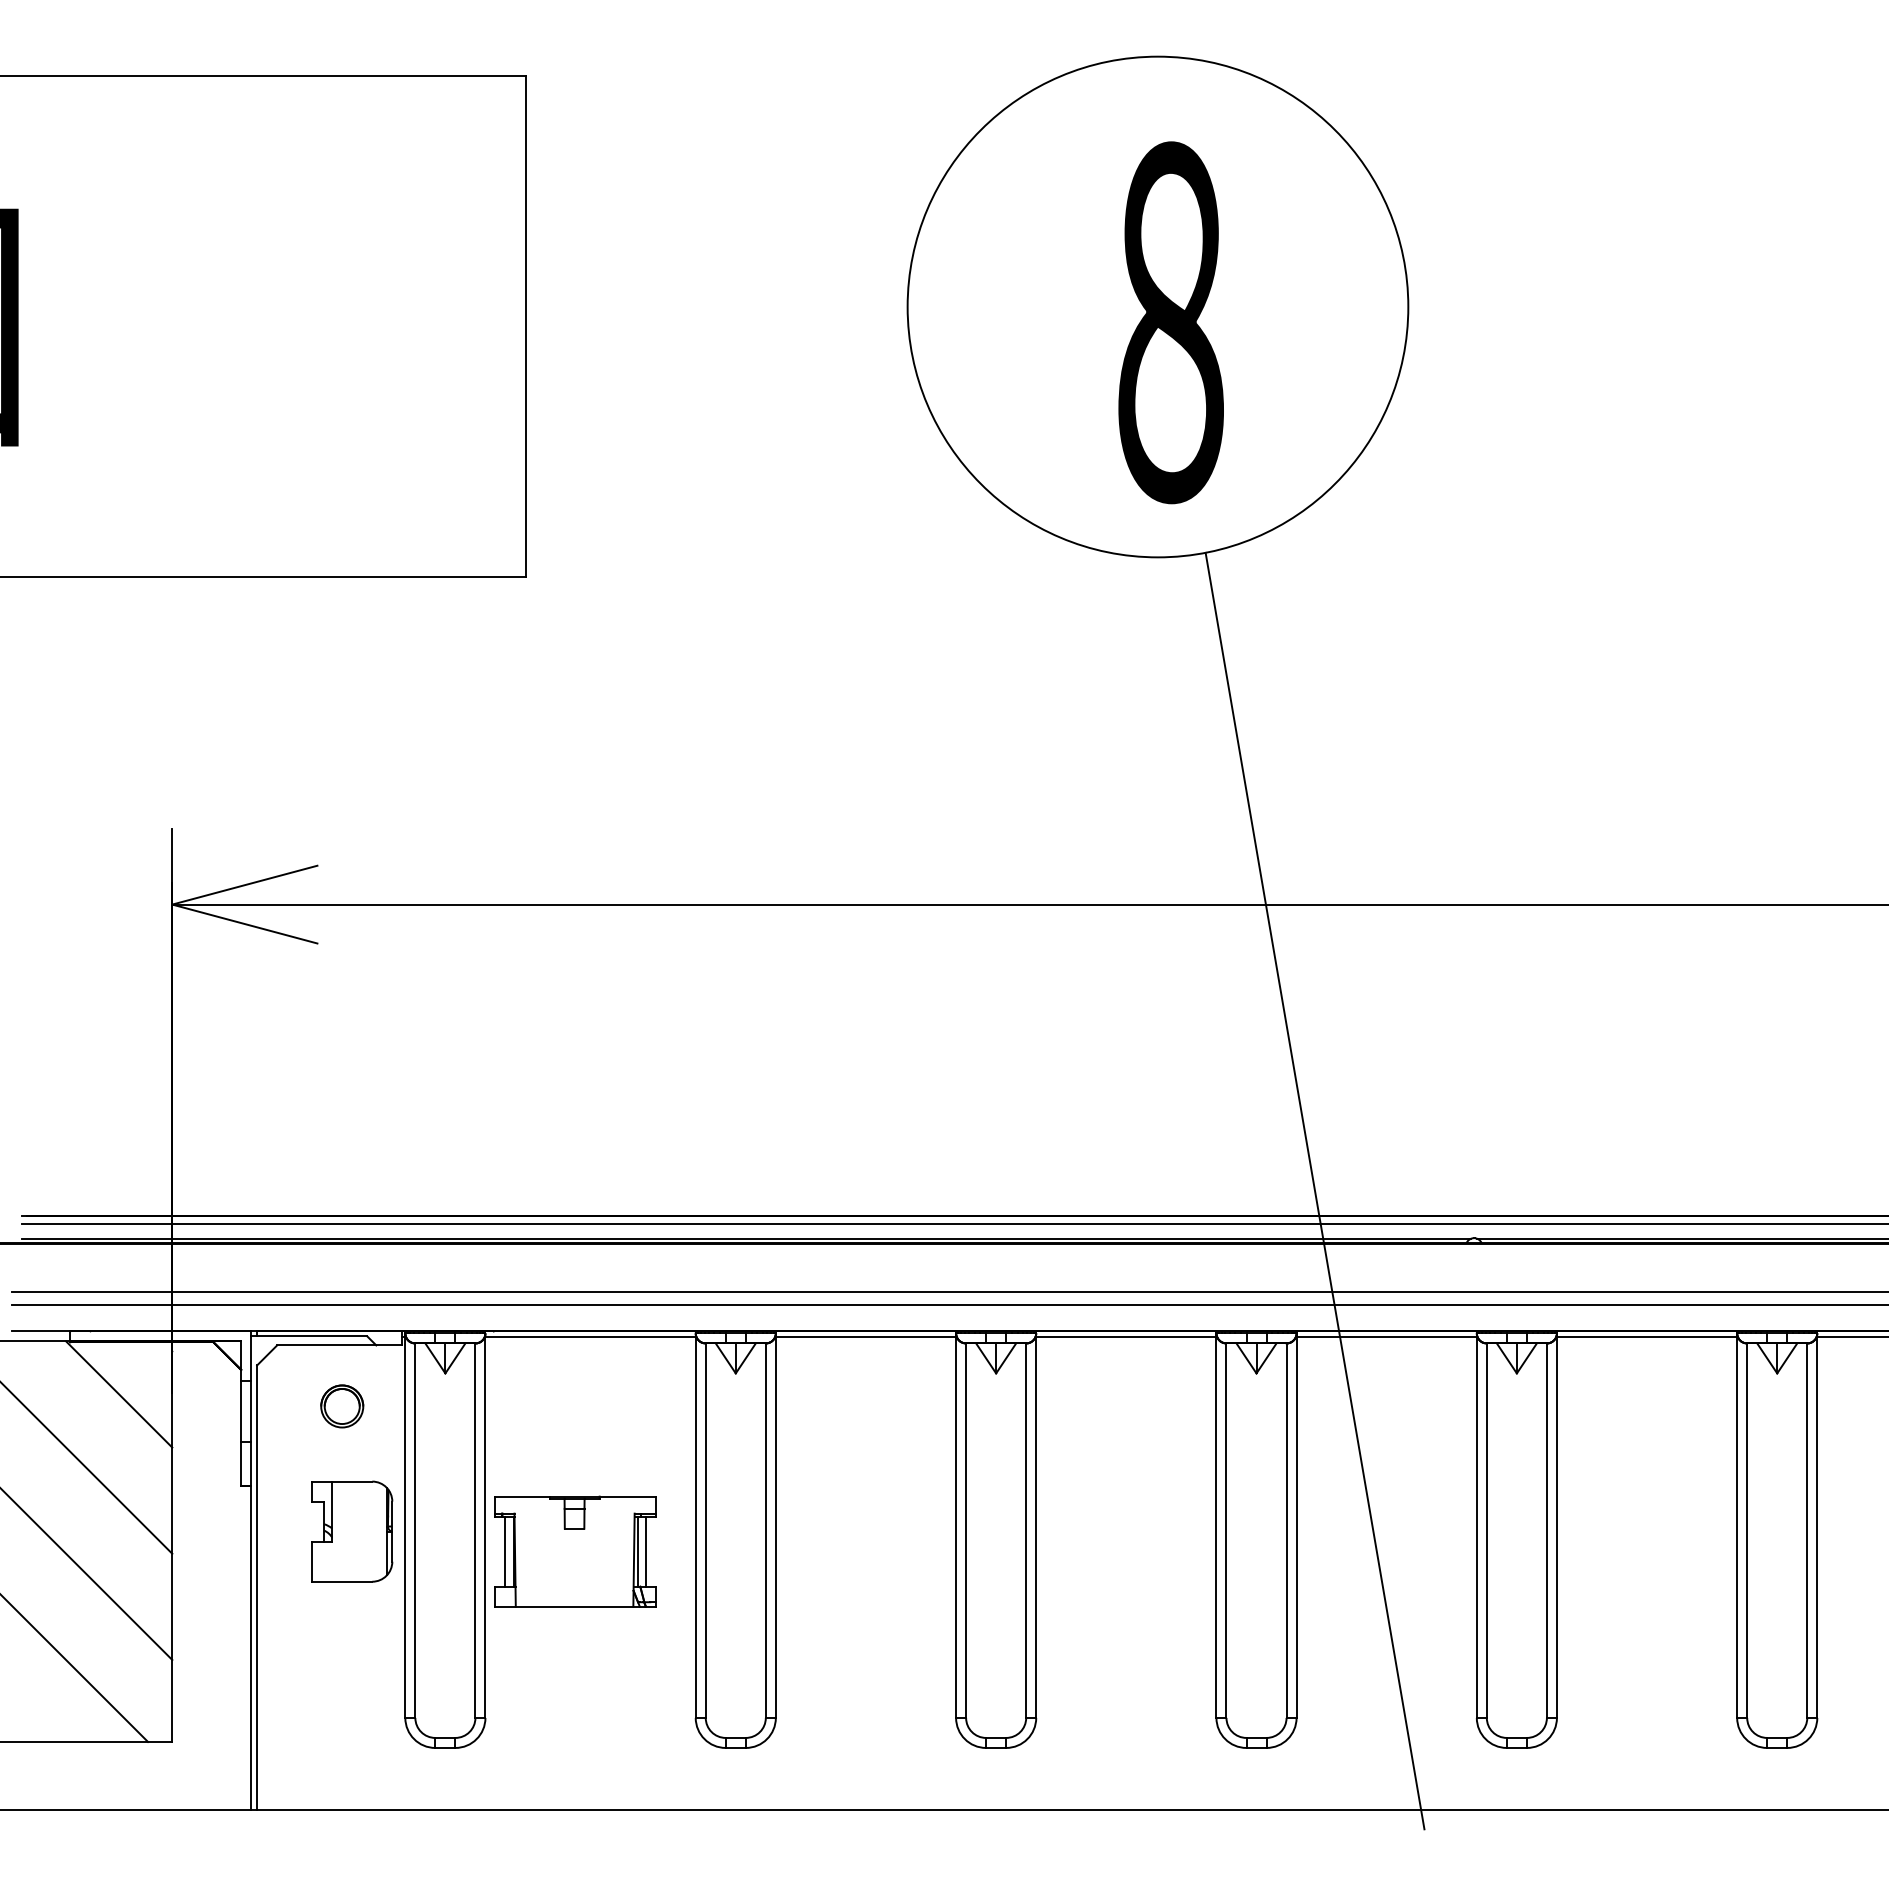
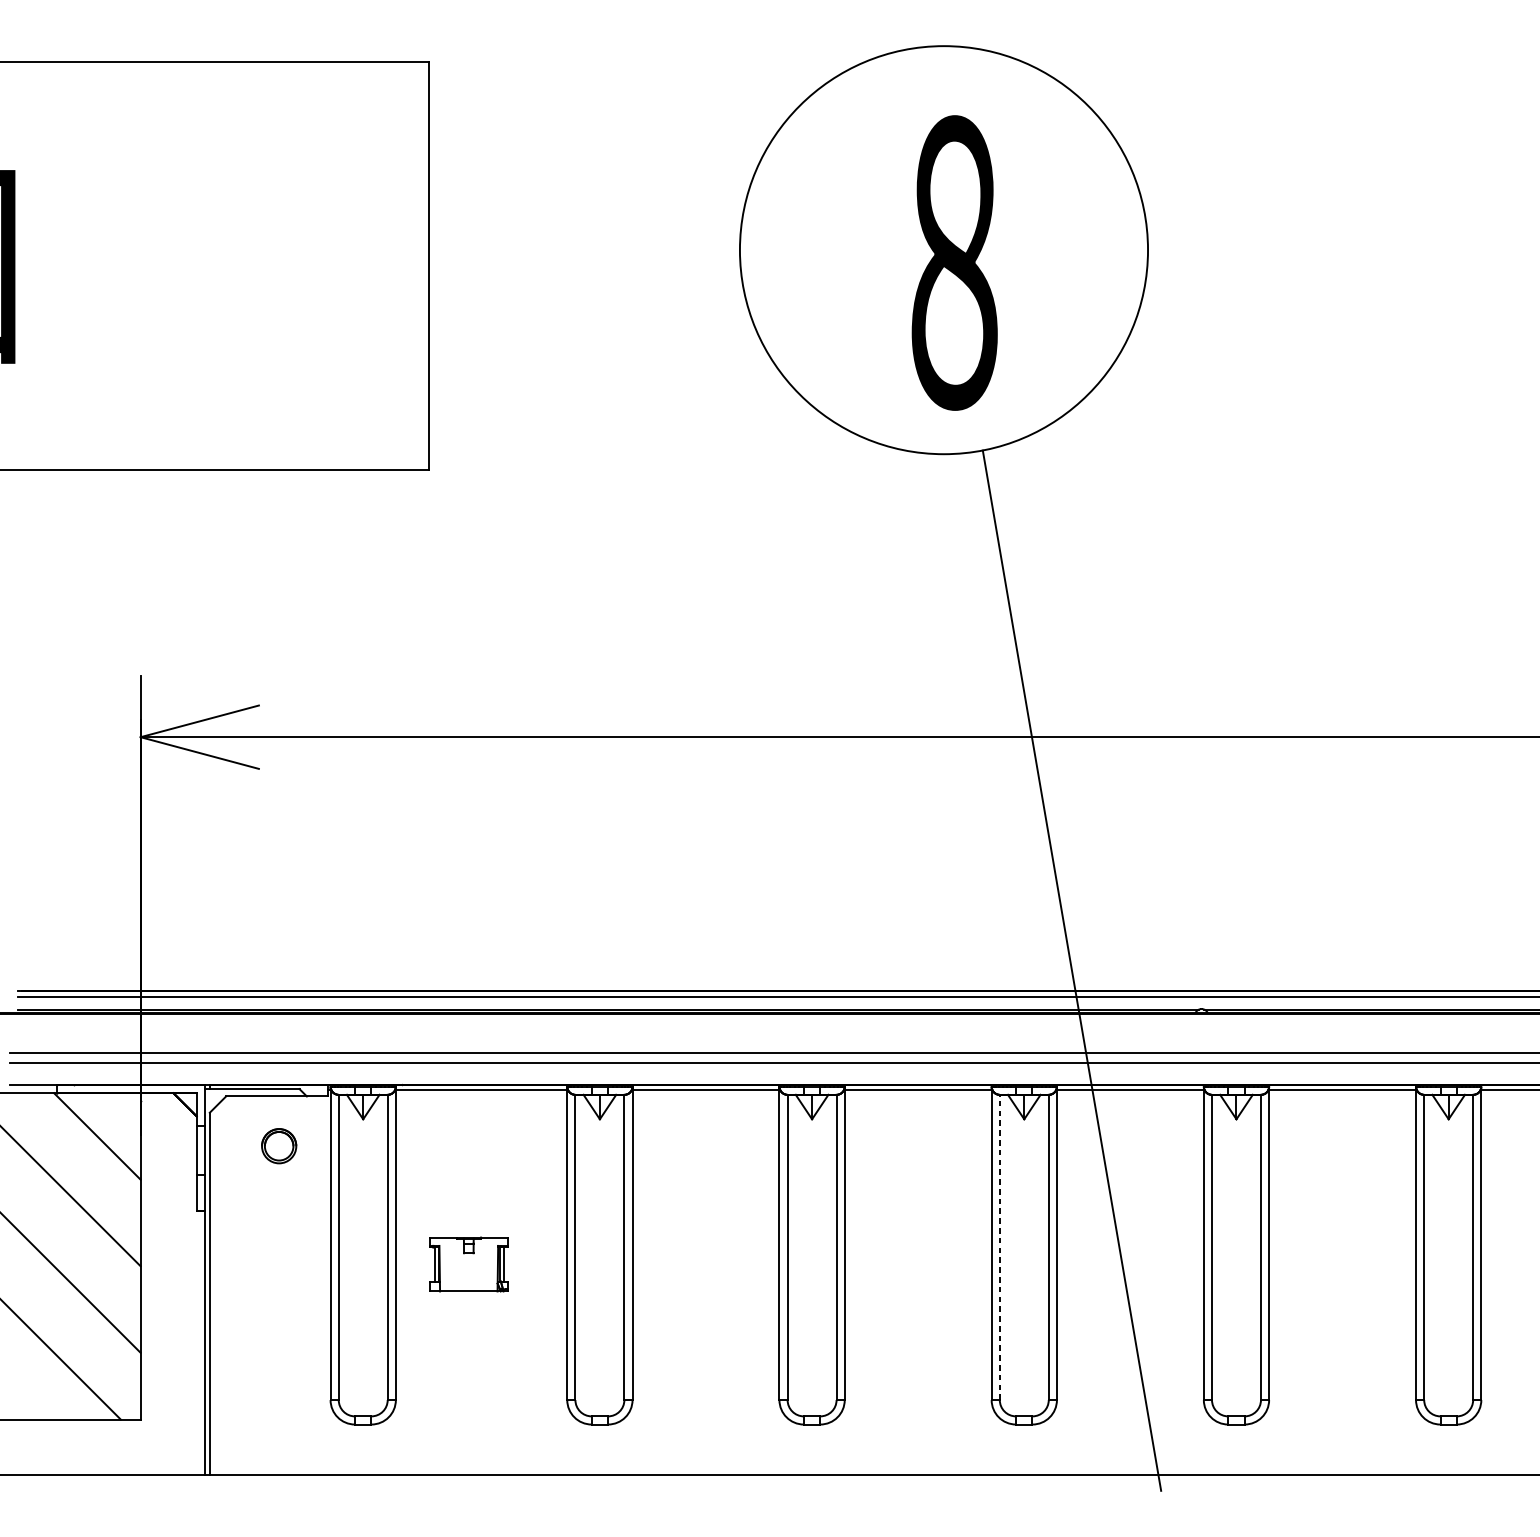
line: (1226, 1530) -> (999, 1247), solid -> dashed
part: (352, 1531) -> (287, 1248), removed
part: (575, 1551) -> (469, 1264), size x0.6

